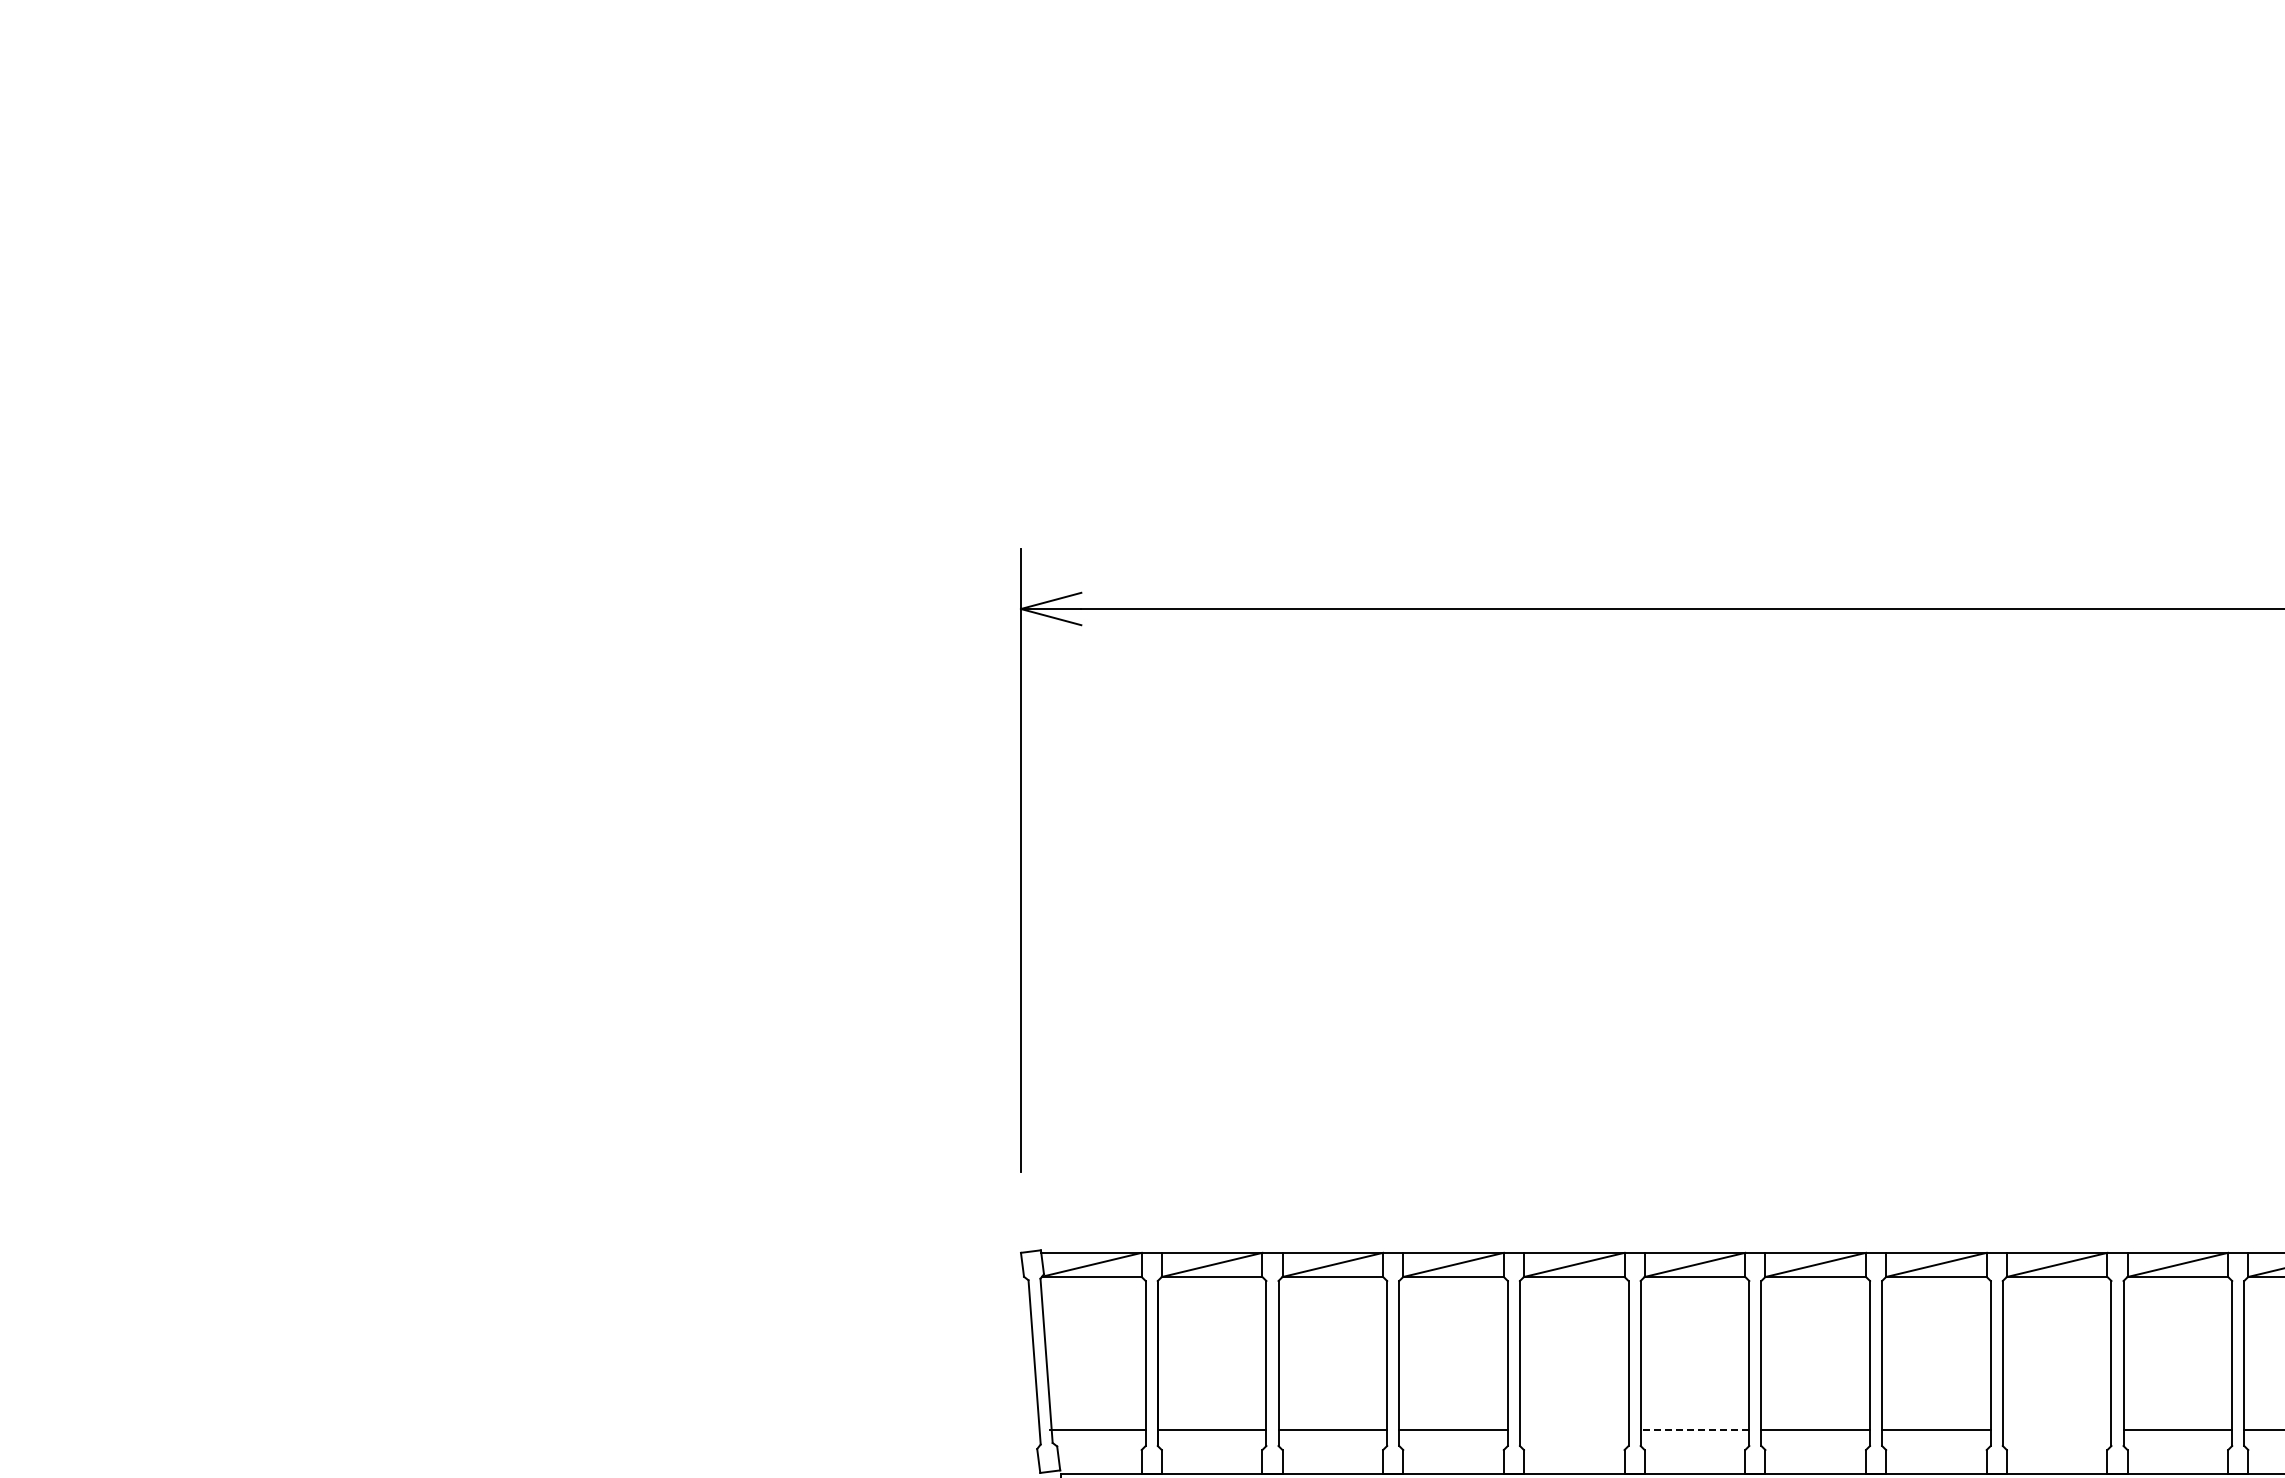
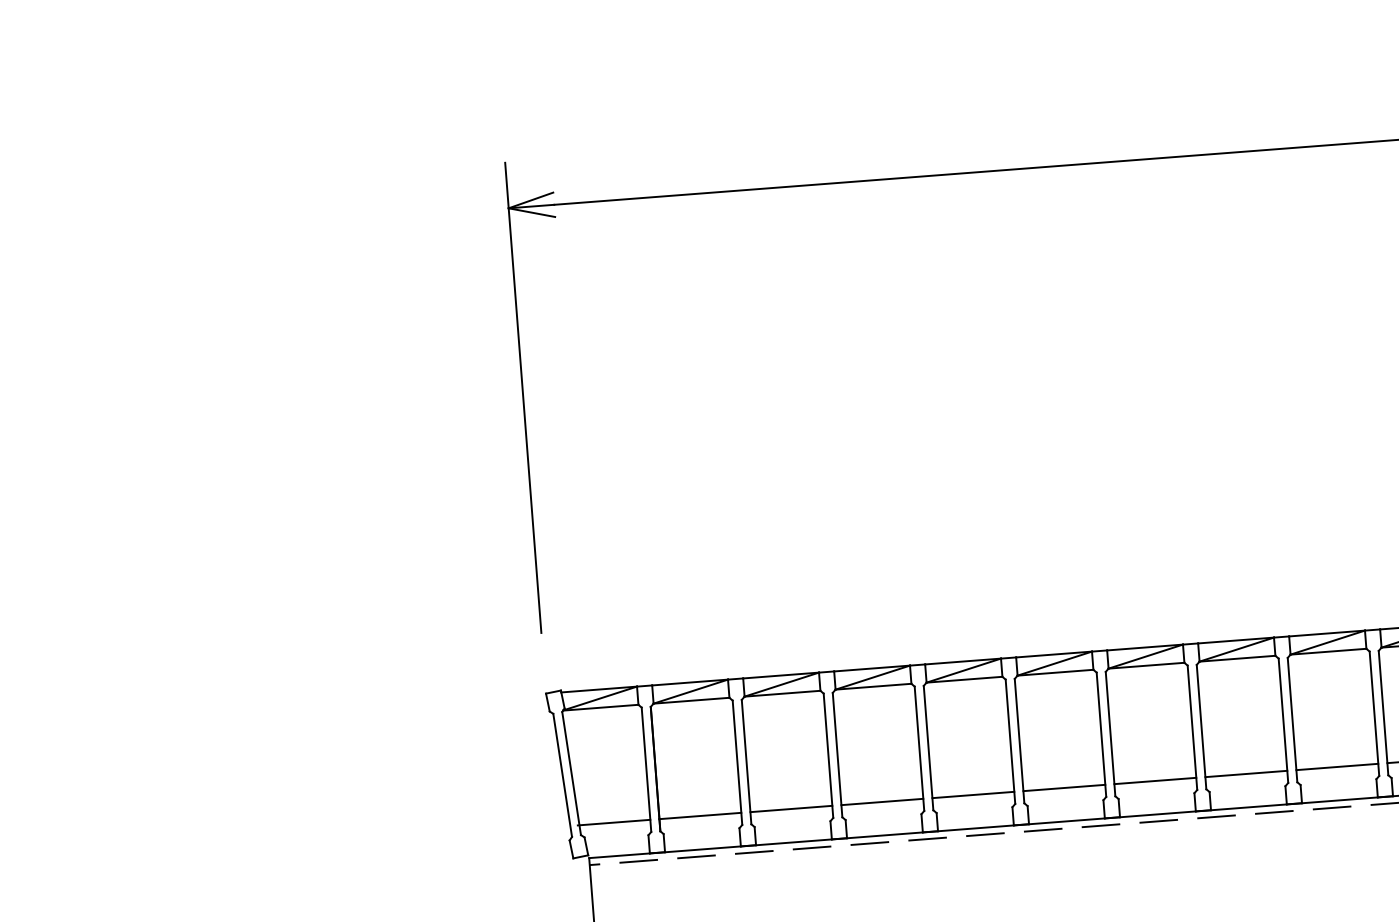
line: (1573, 1429) -> (972, 794), added
line: (1694, 1429) -> (1063, 787), dashed -> solid
line: (2056, 1429) -> (1336, 766), added

